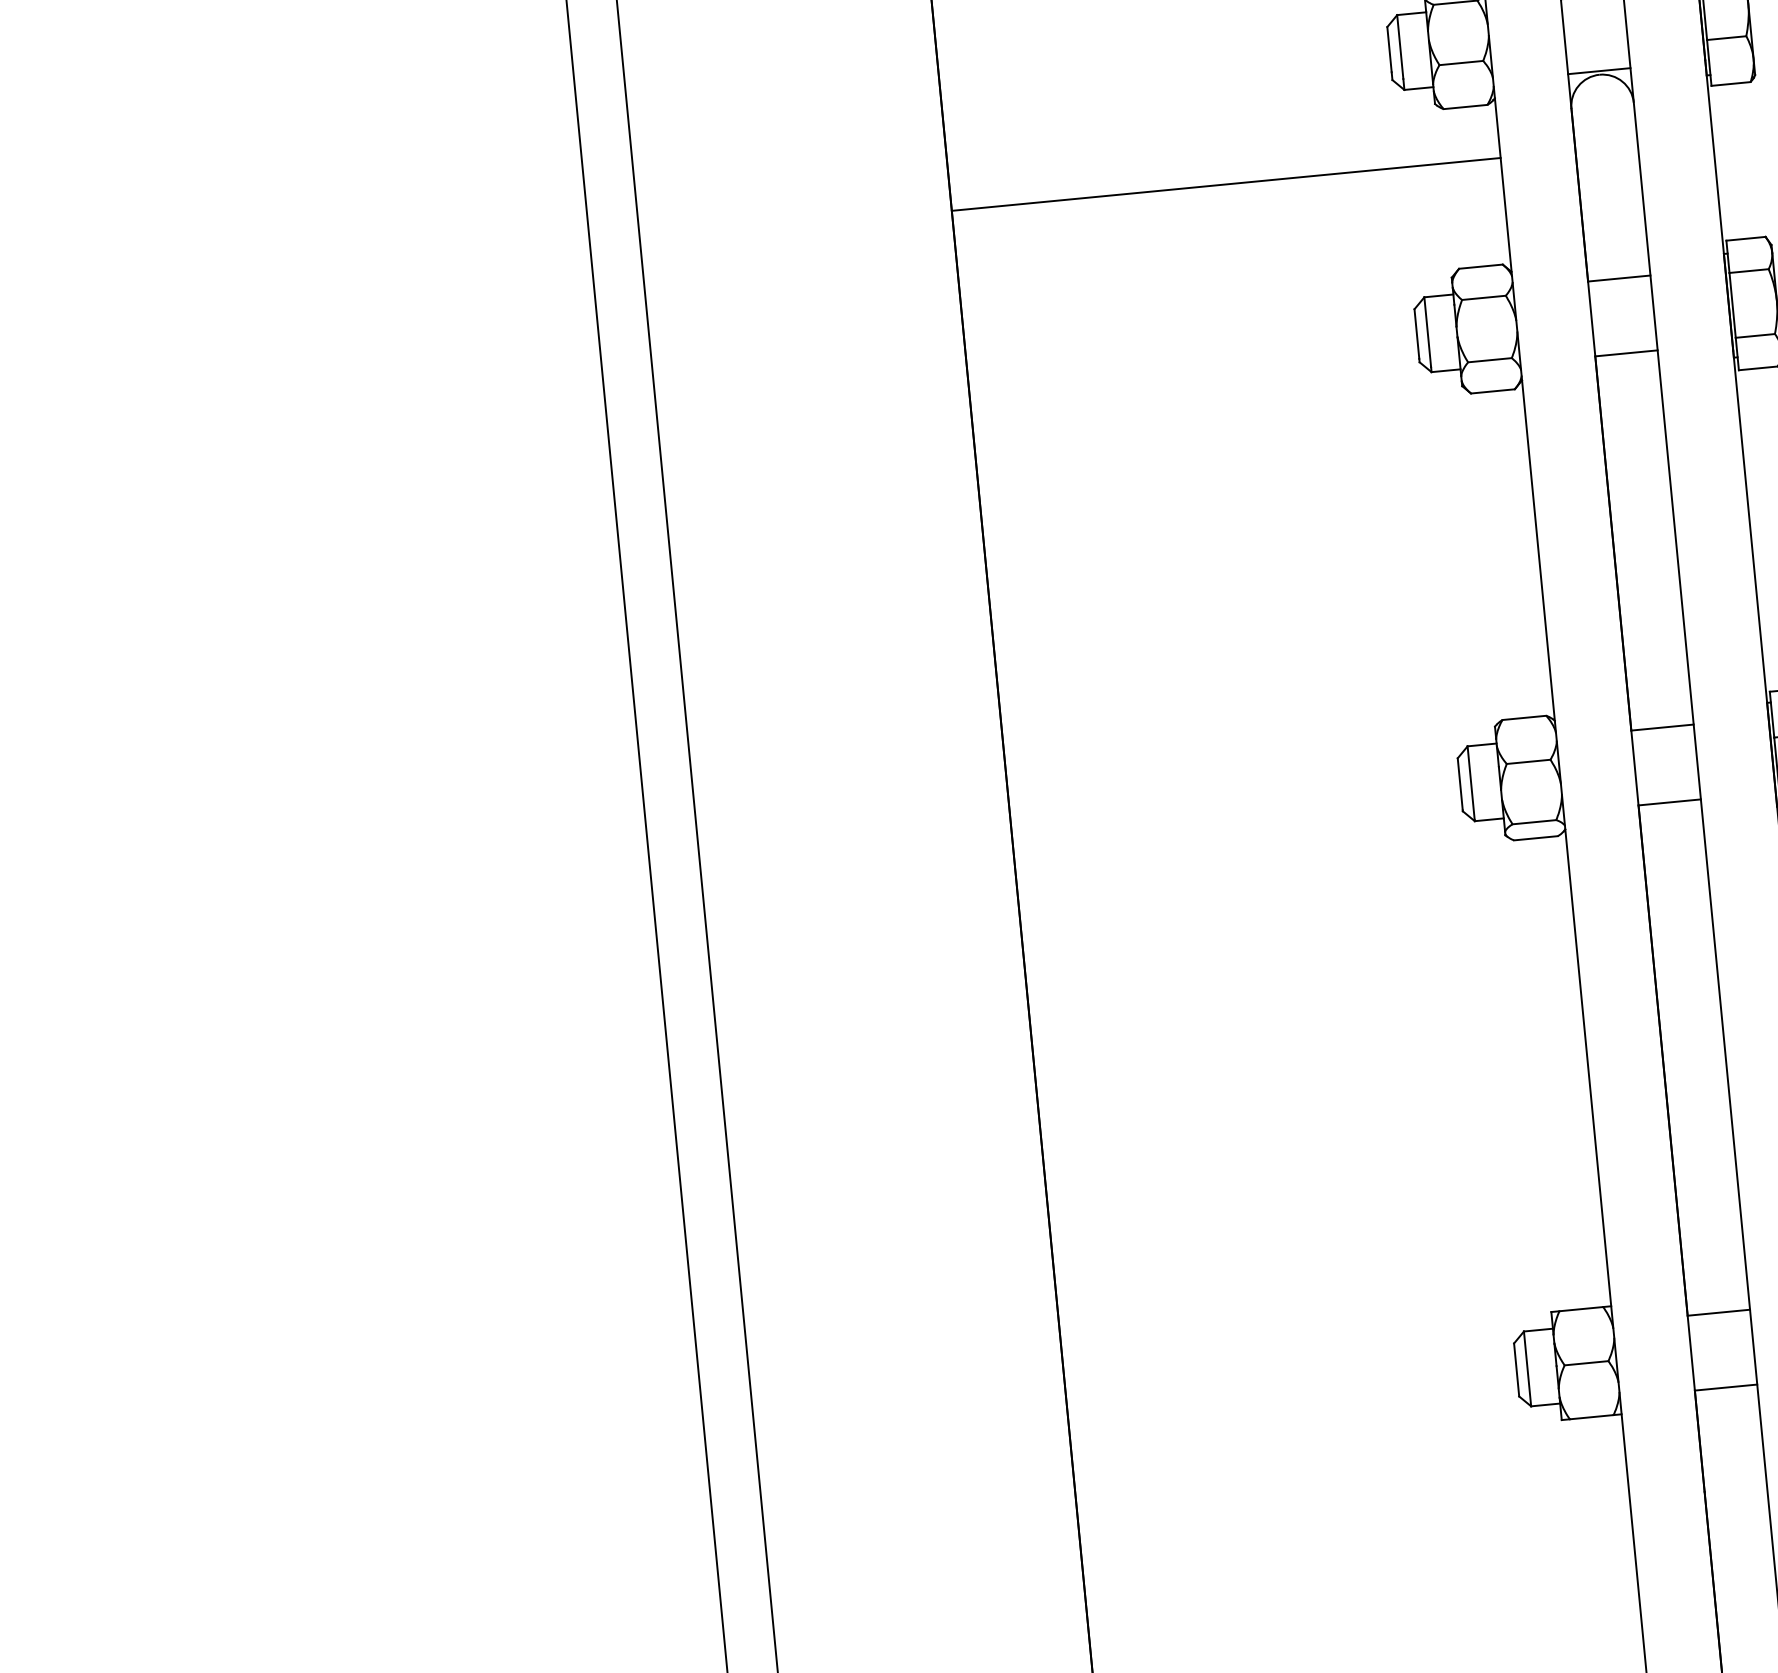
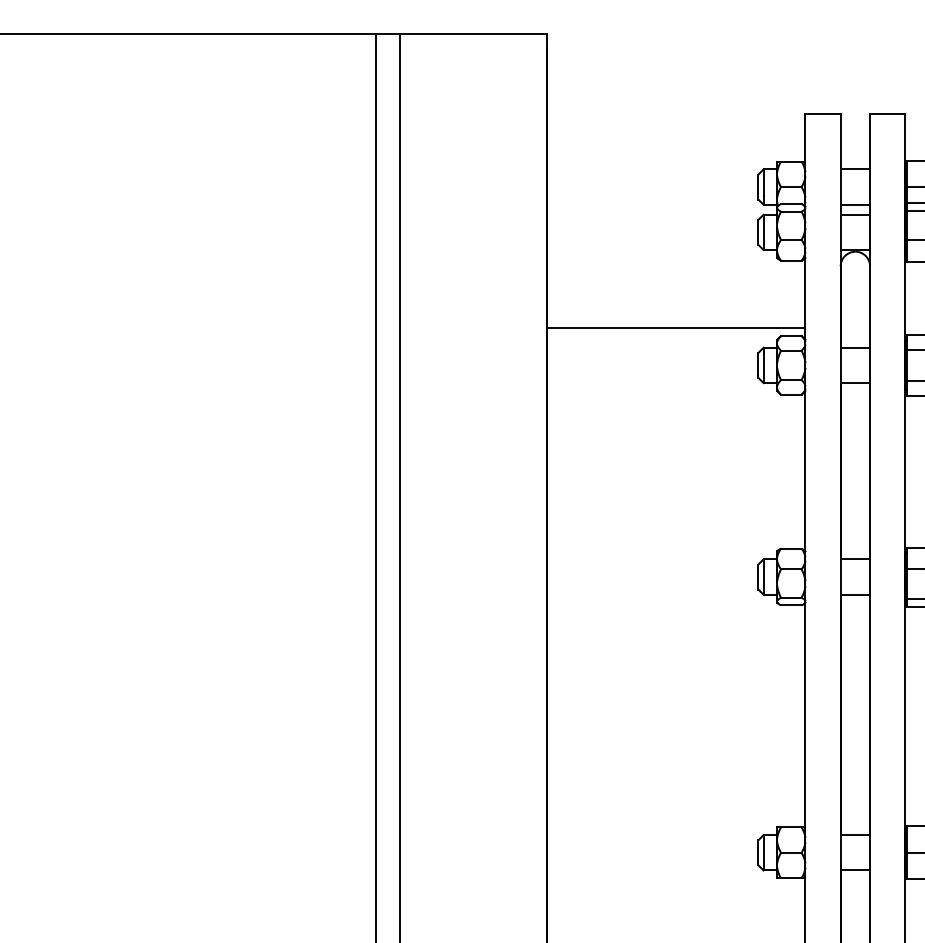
line: (1225, 185) -> (675, 328), moved

